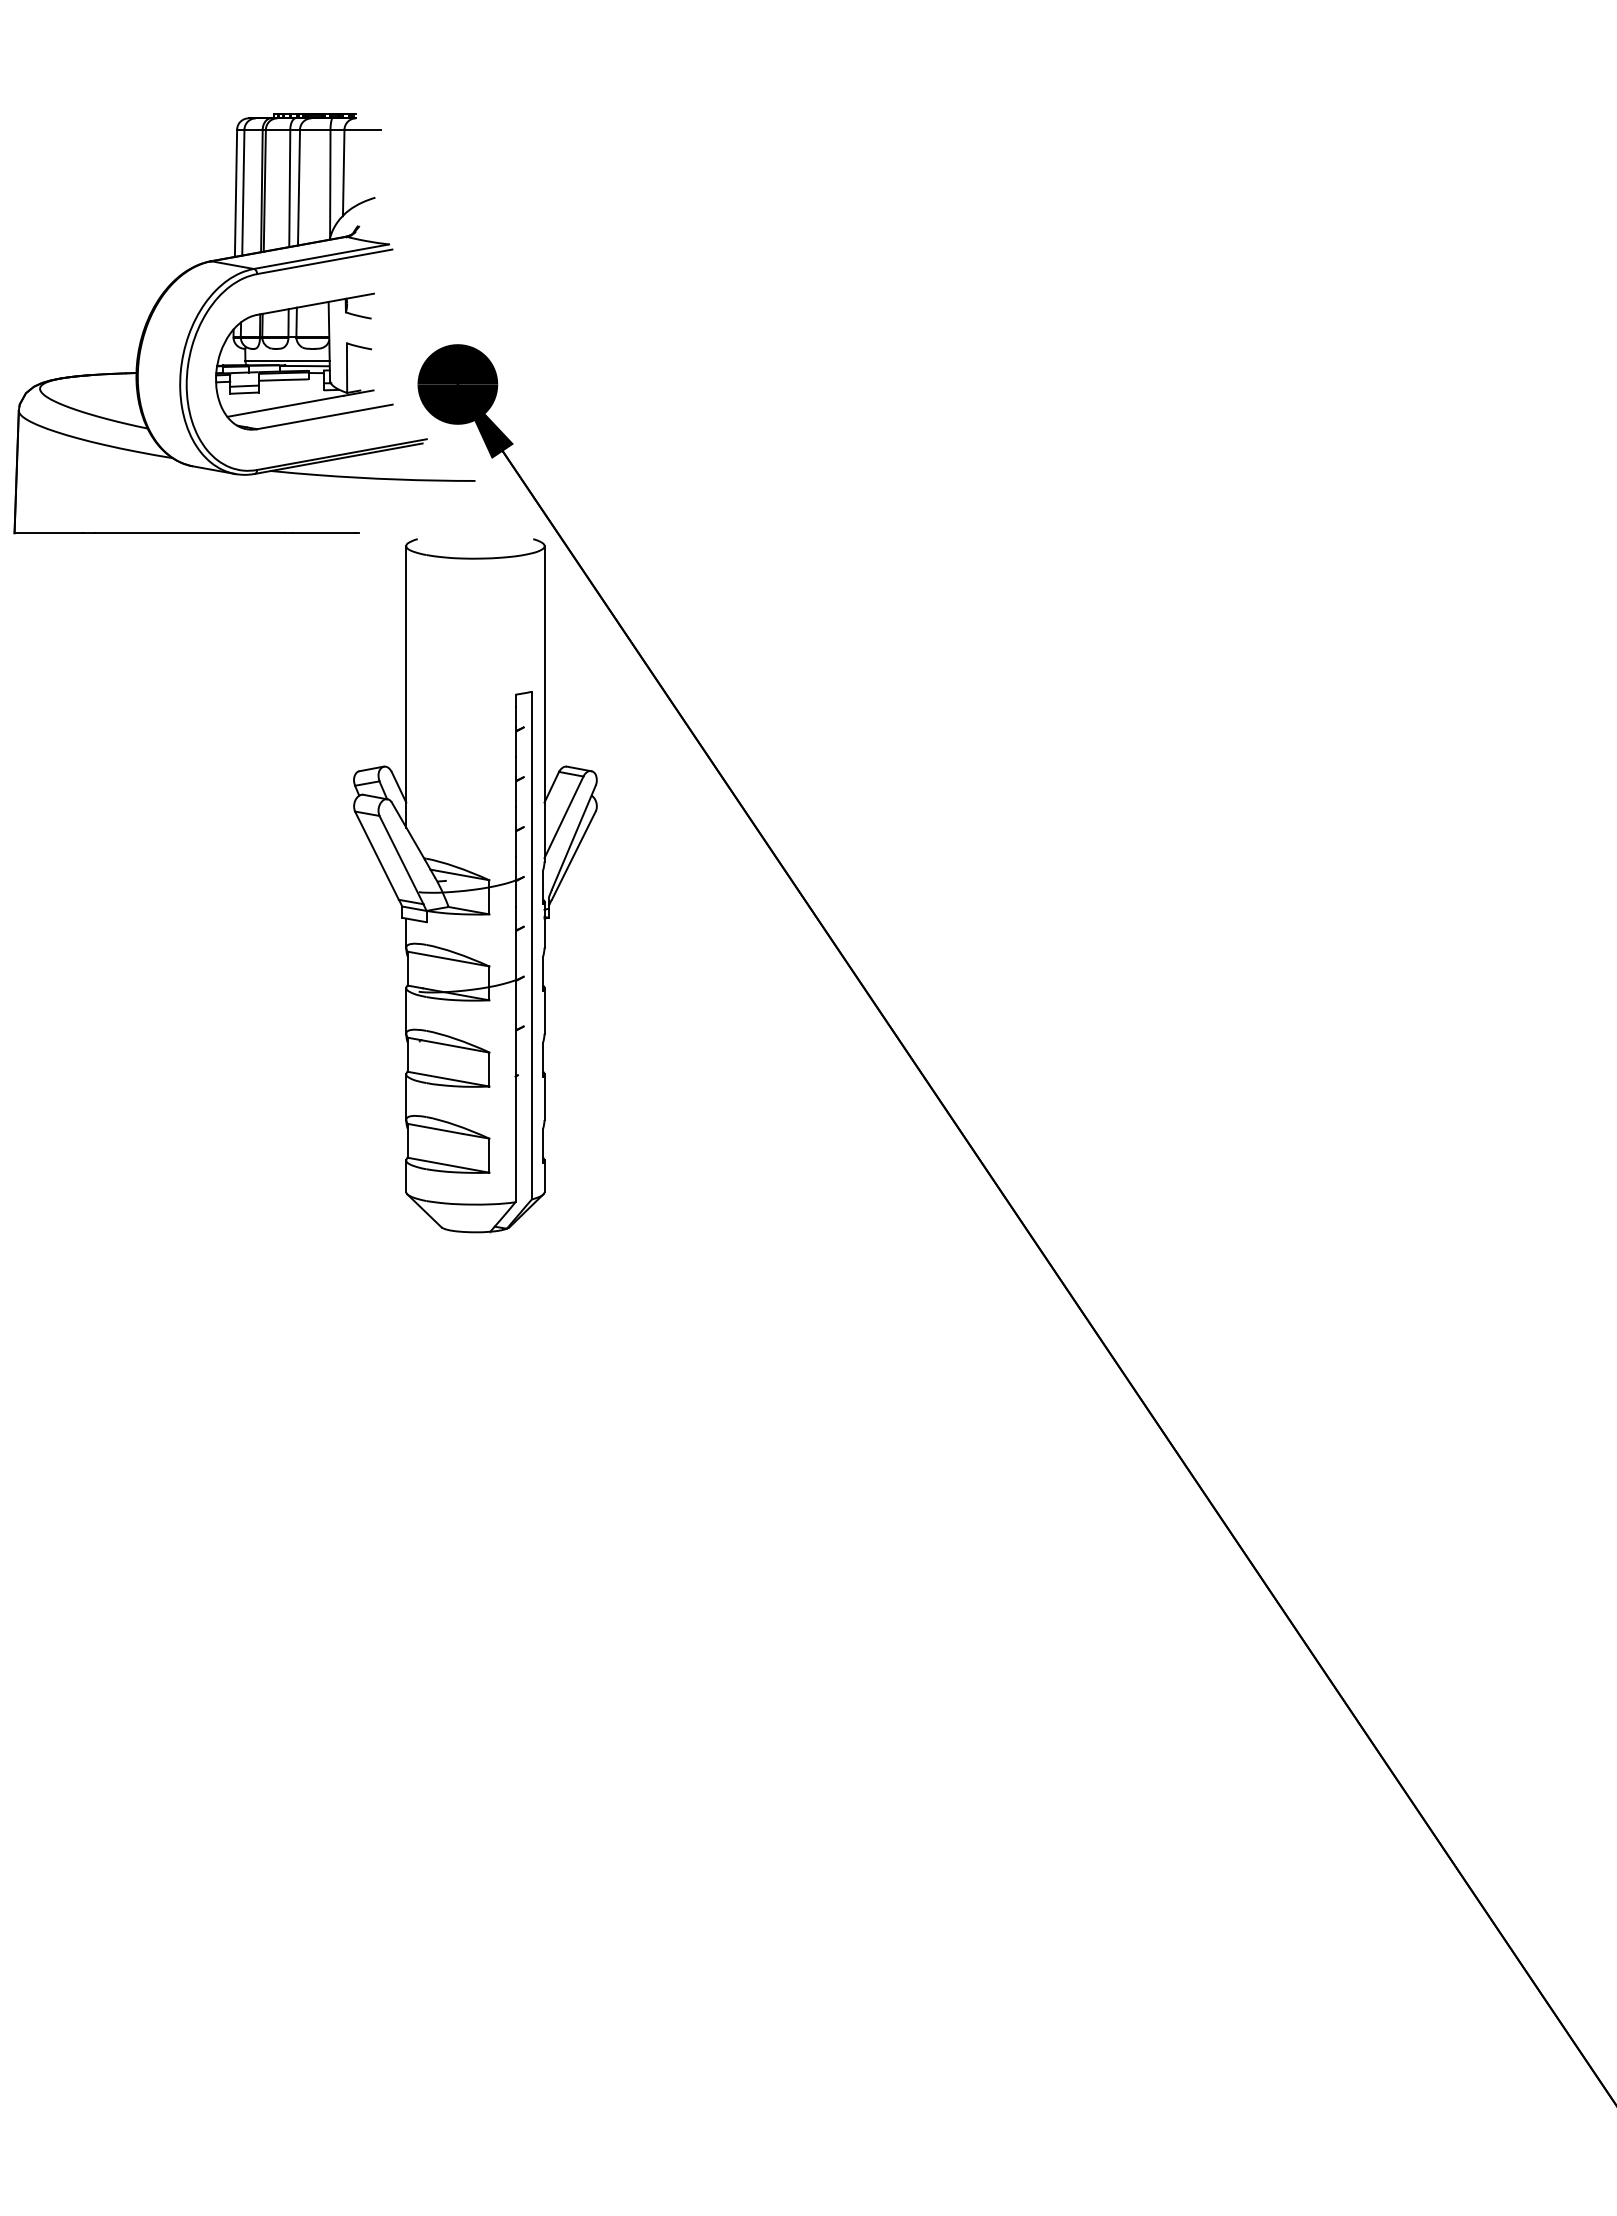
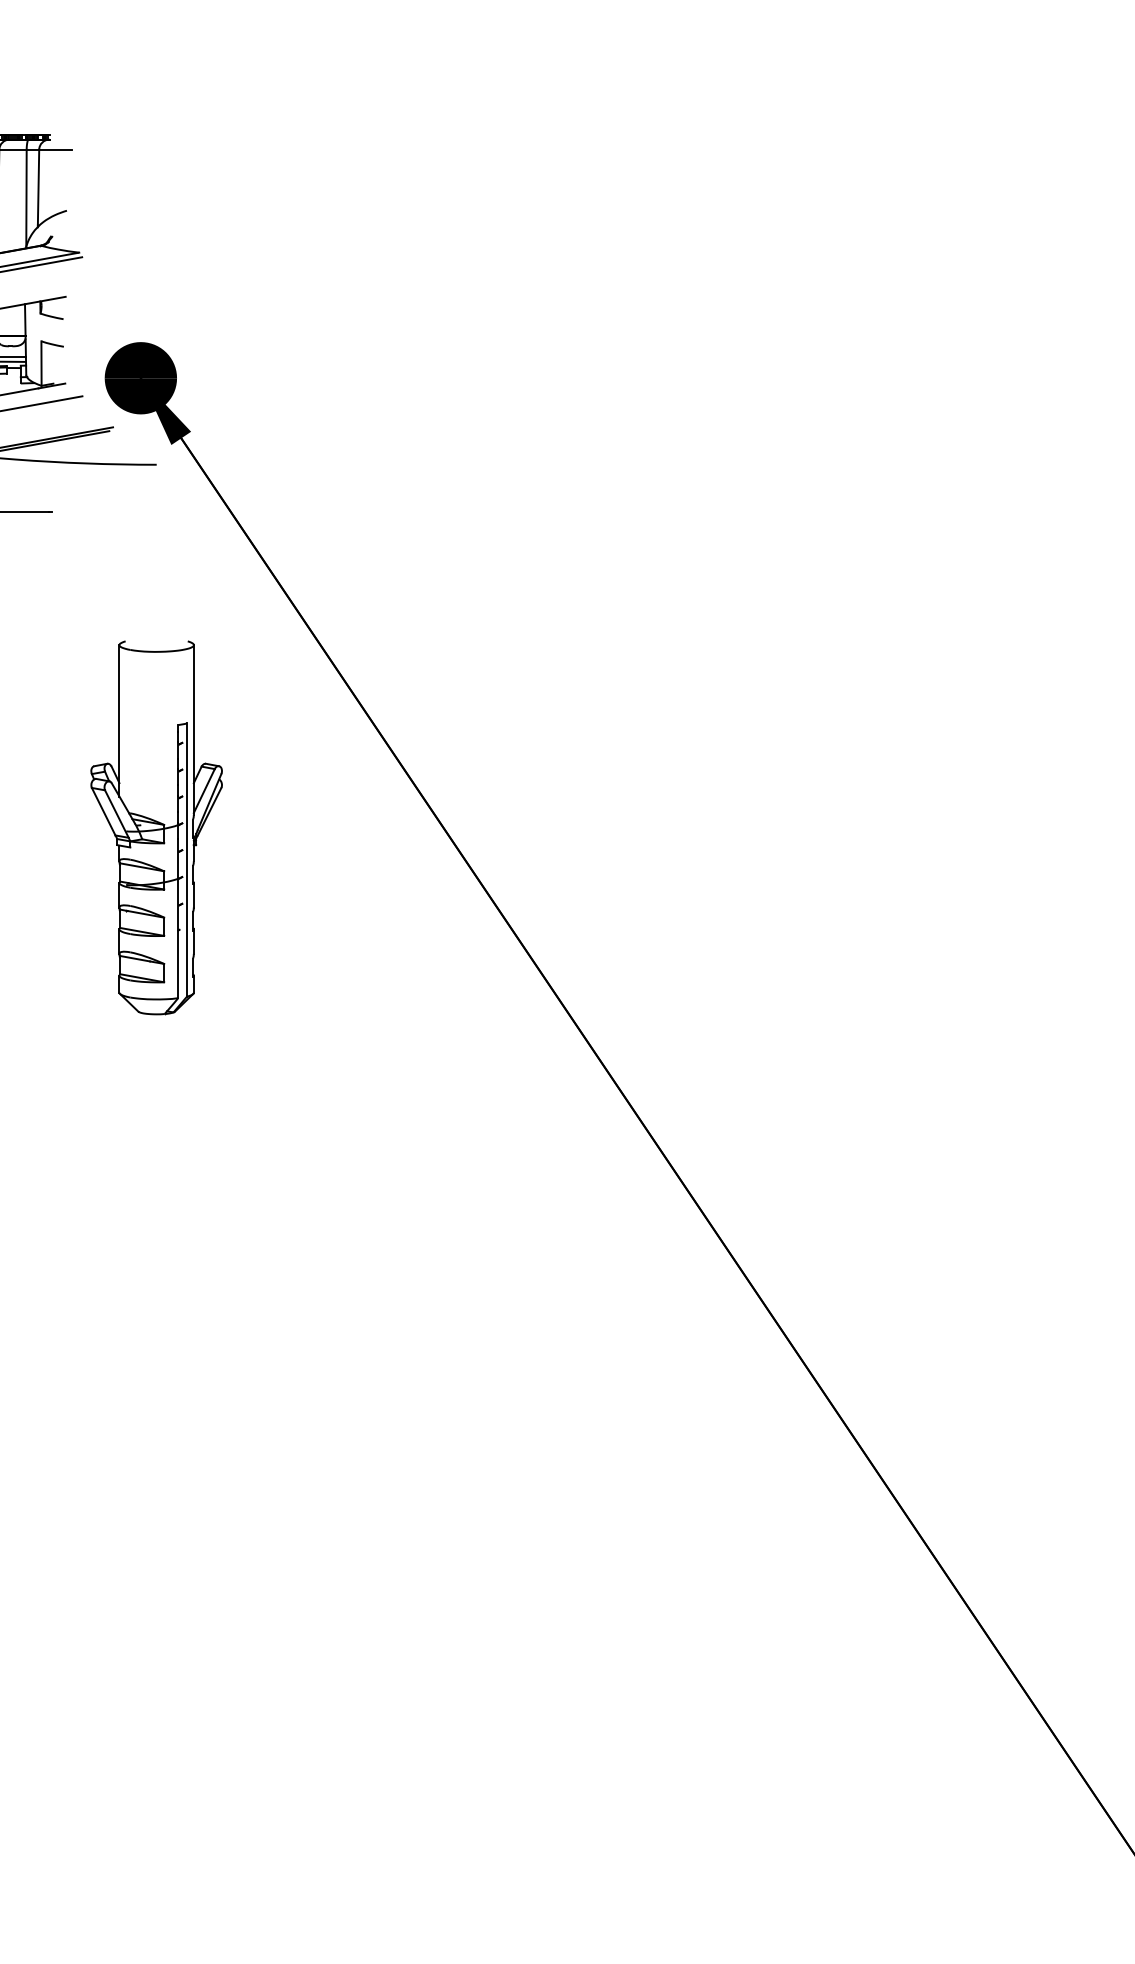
part: (475, 885) -> (156, 827), size x0.6

